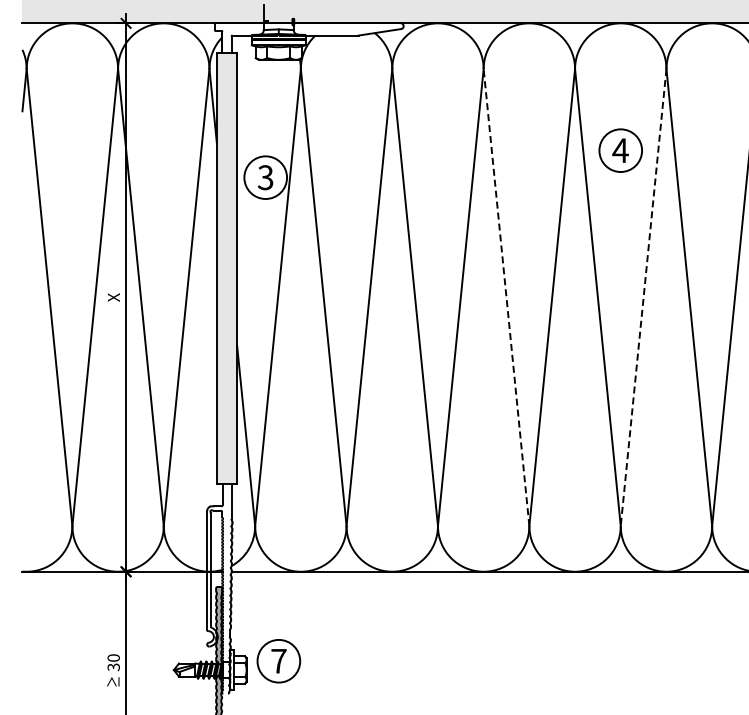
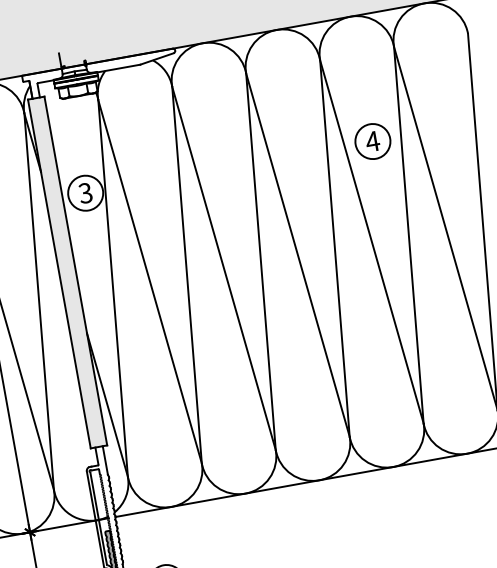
part: (620, 150) -> (372, 141), moved
line: (506, 297) -> (297, 255), dashed -> solid
line: (643, 297) -> (408, 235), dashed -> solid

